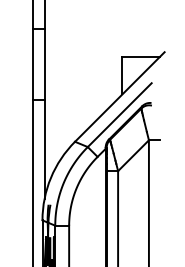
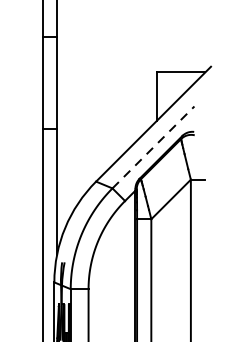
line: (120, 114) -> (154, 146), solid -> dashed

